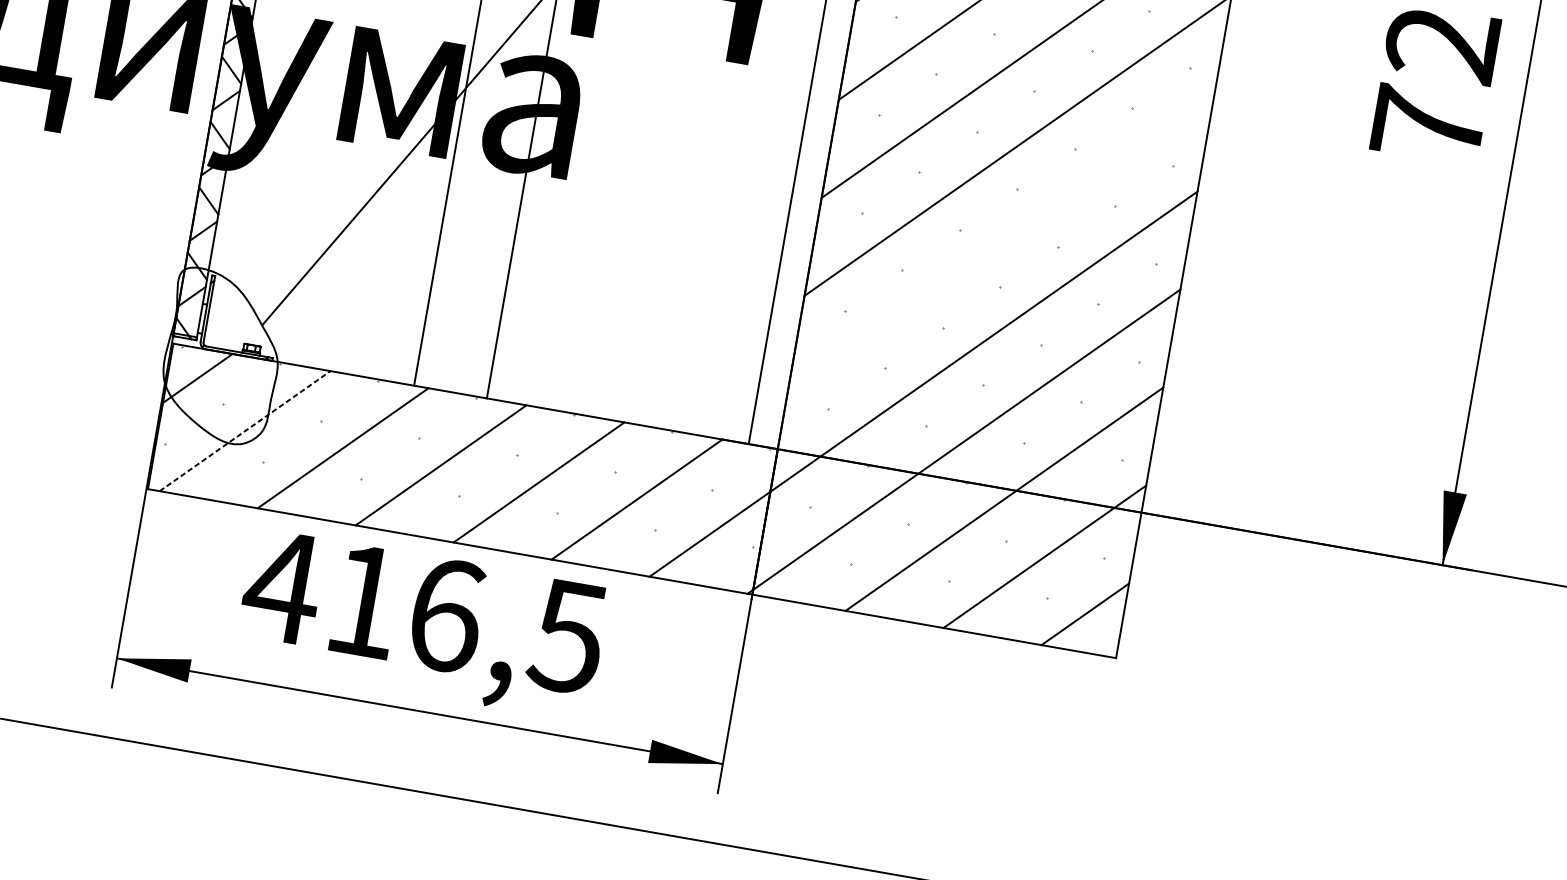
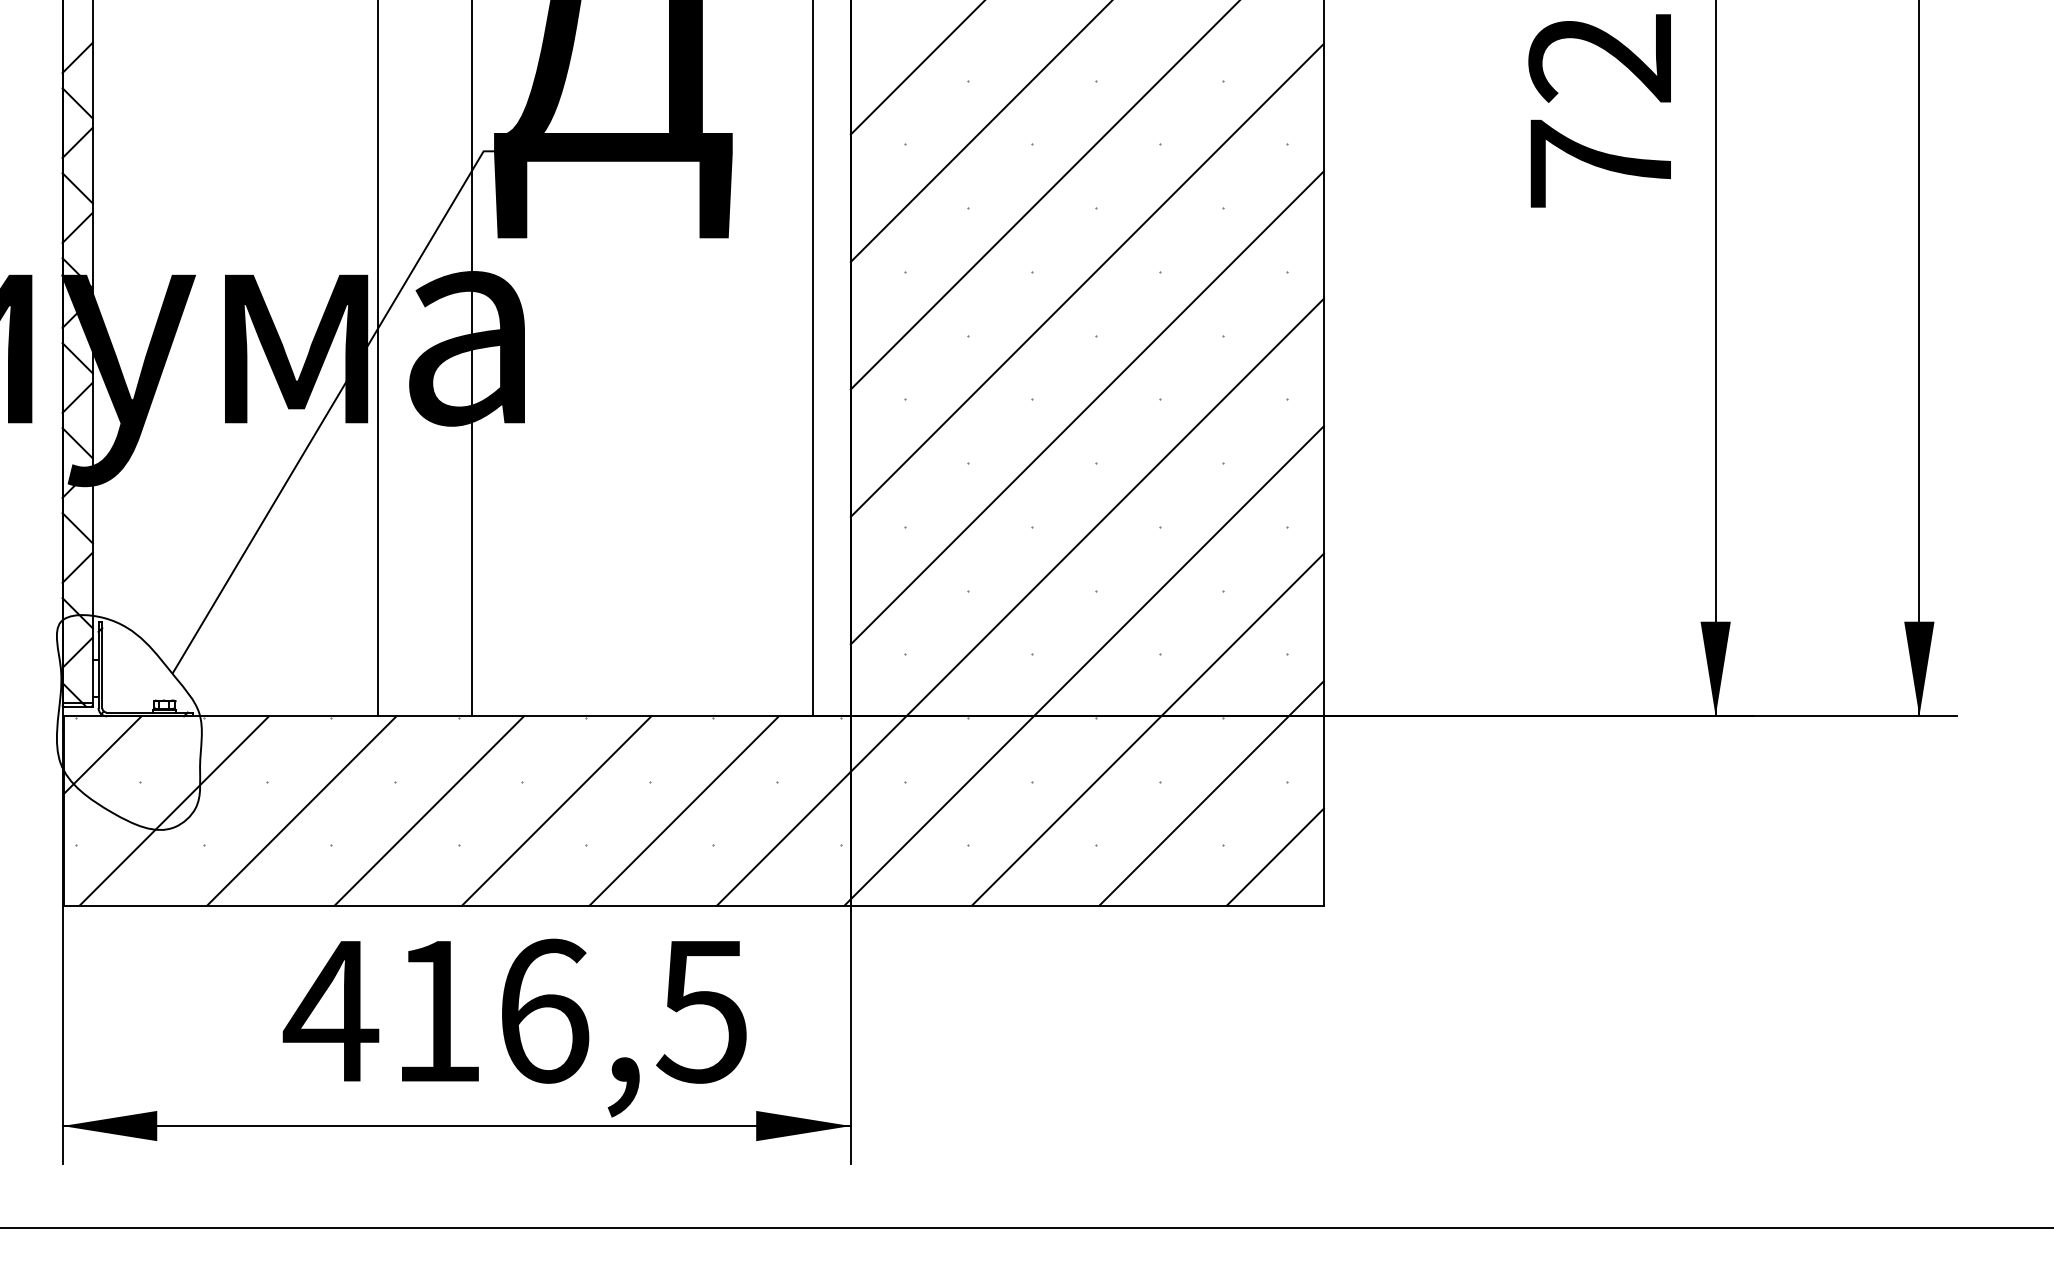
line: (1000, 243) -> (1086, 407), added
line: (245, 430) -> (174, 810), dashed -> solid
text: (421, 623) -> (514, 1027), moved

